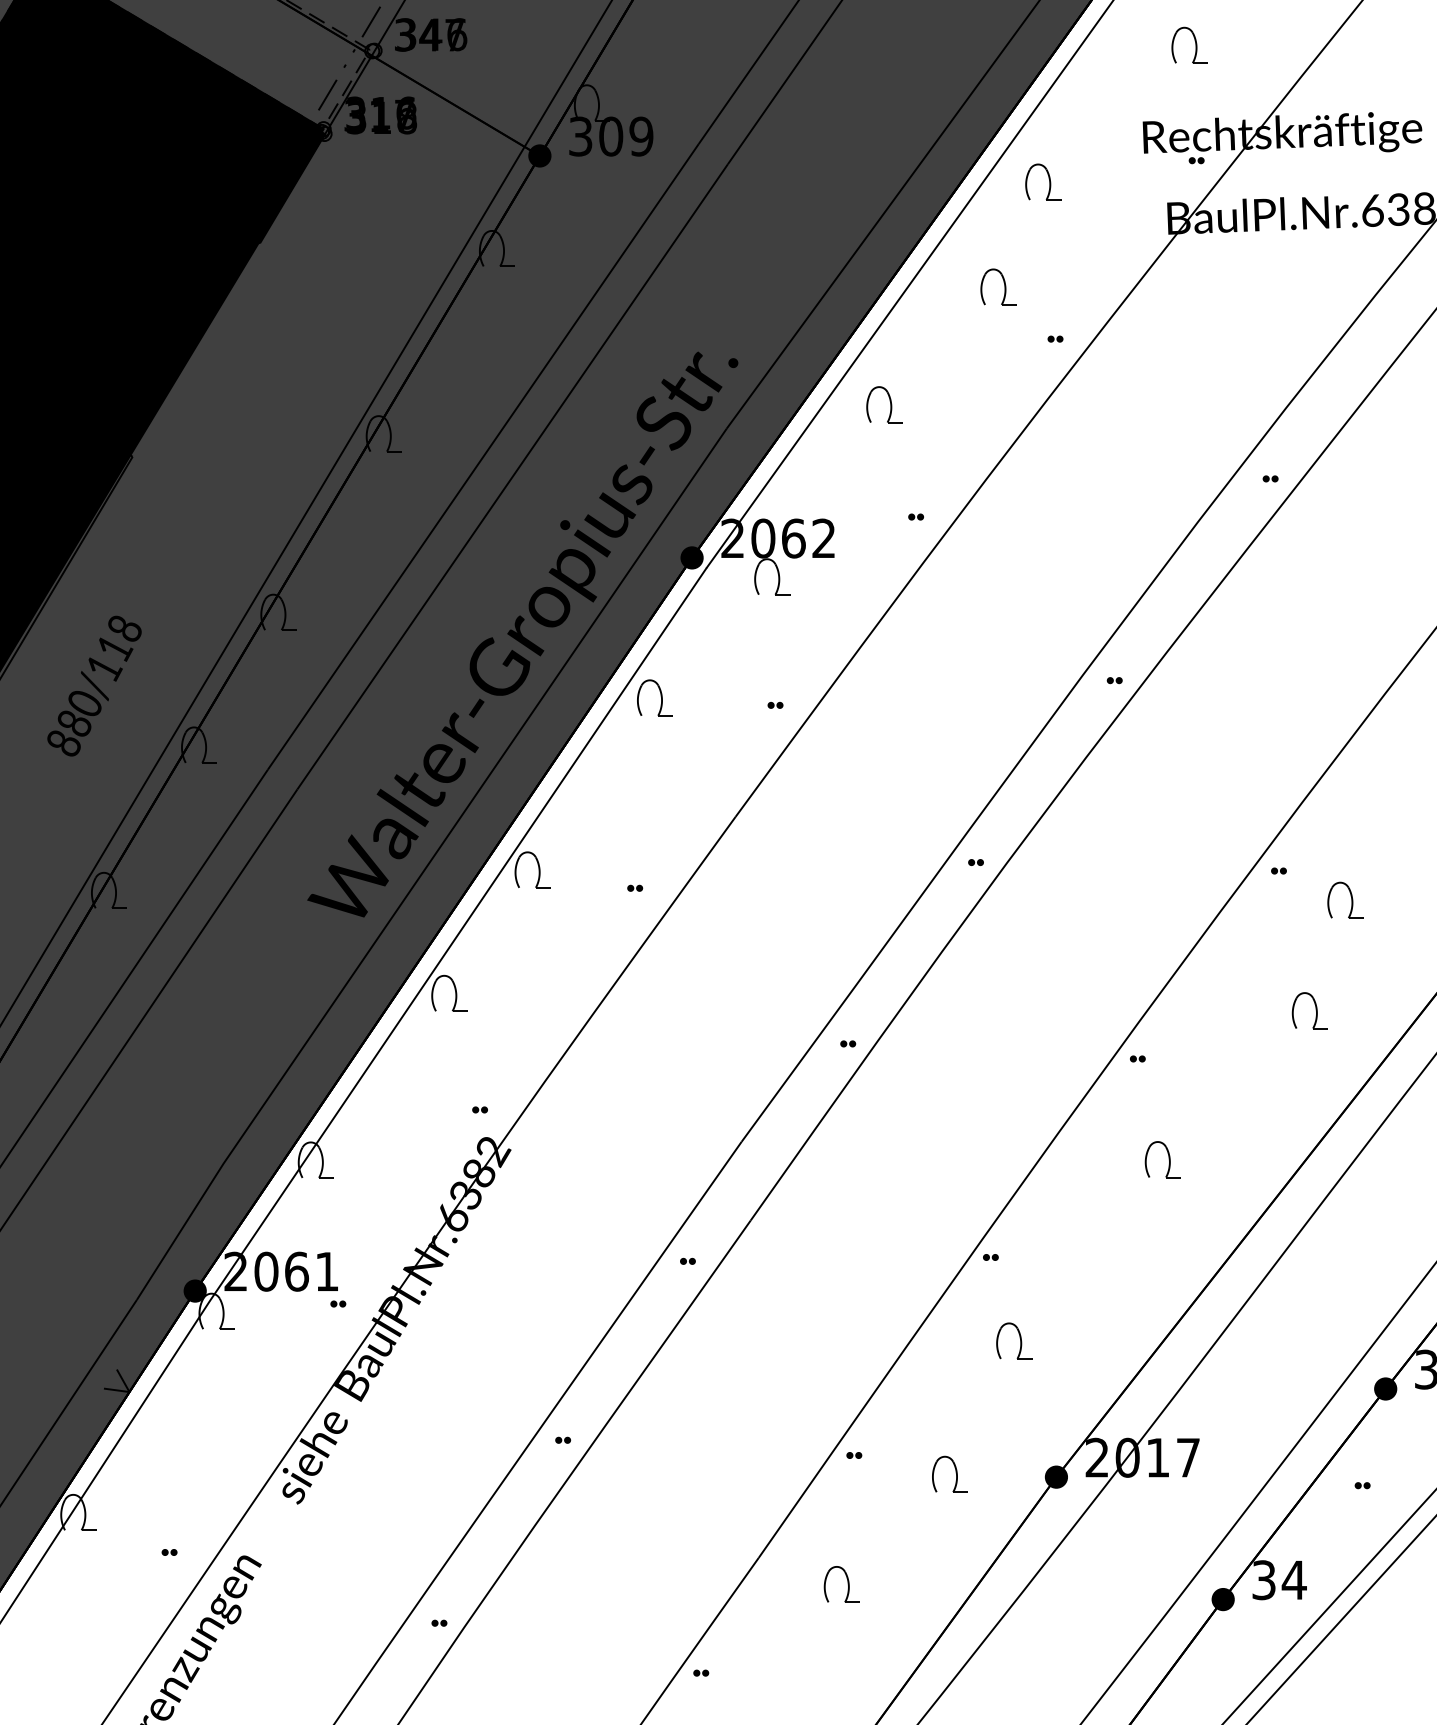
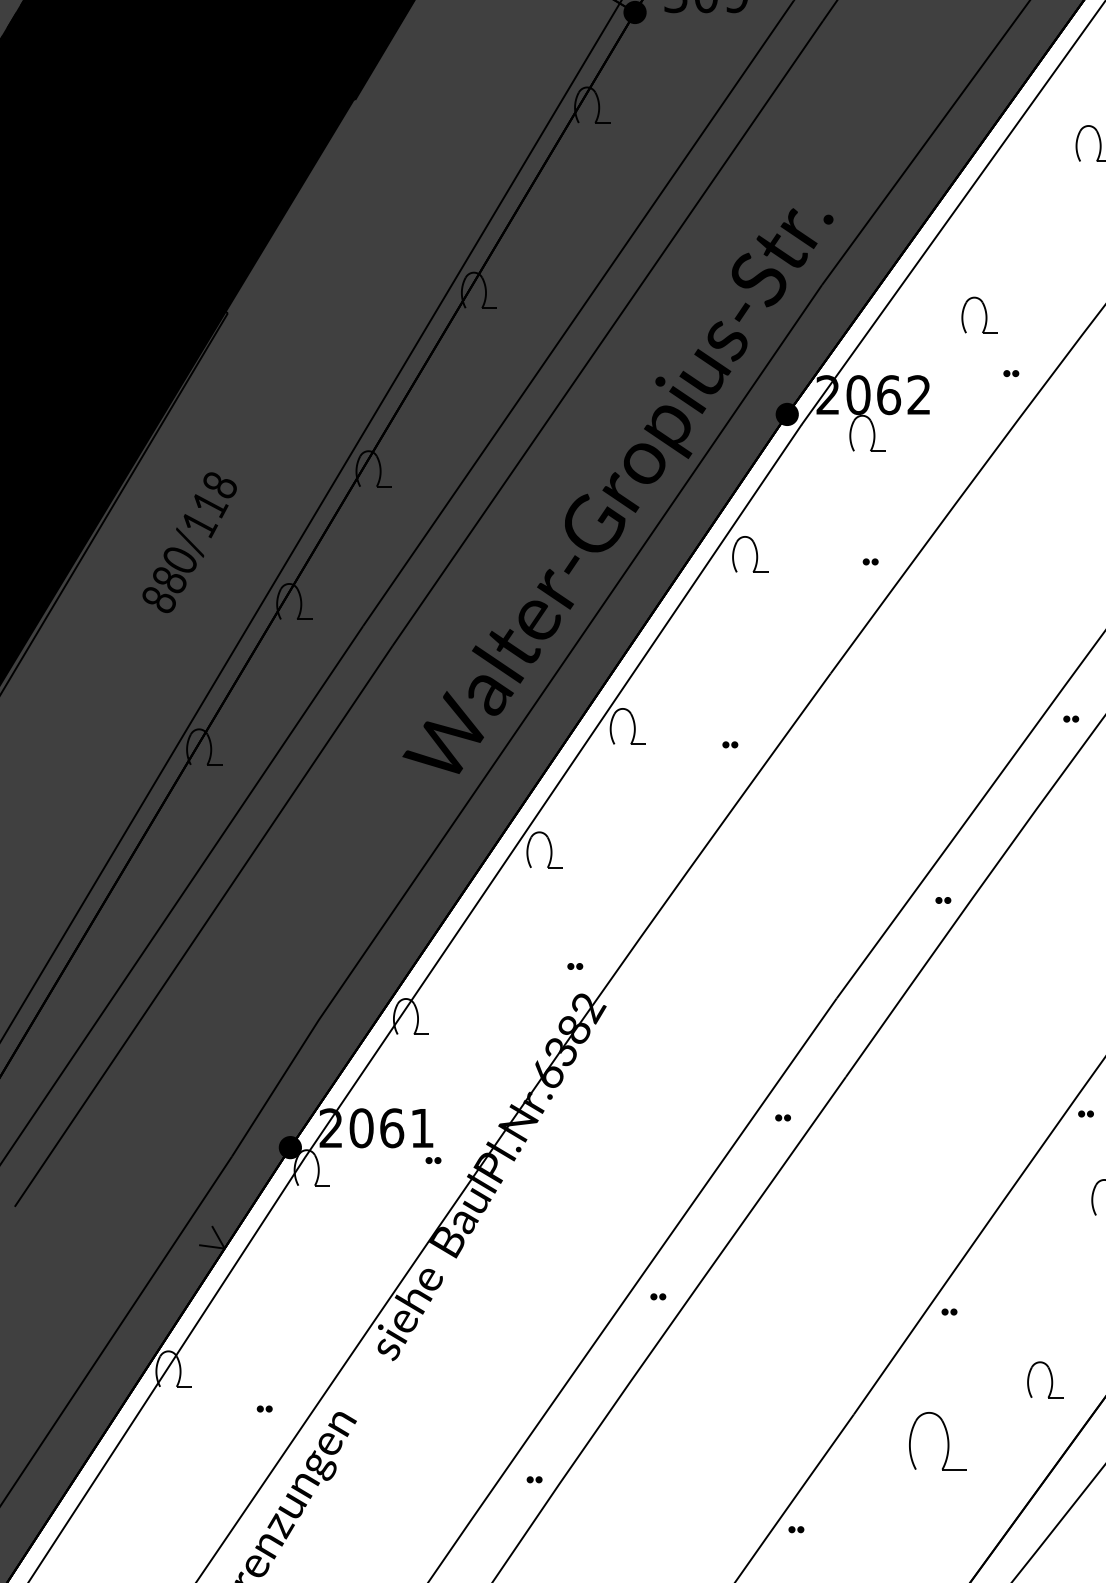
part: (884, 404) -> (979, 315), moved
part: (955, 1472) -> (1050, 1378), moved
part: (841, 1584) -> (936, 1441), size x1.6

